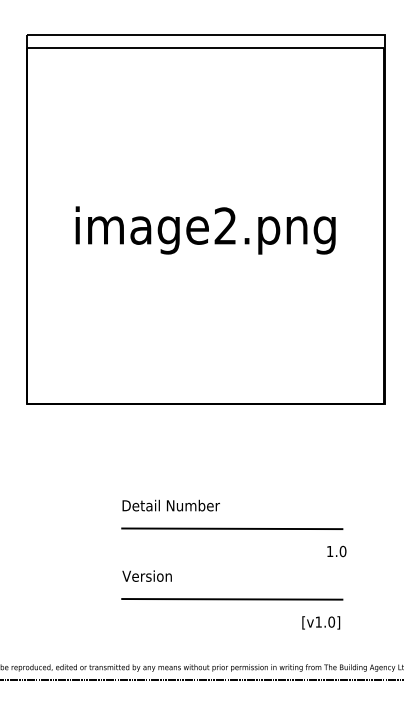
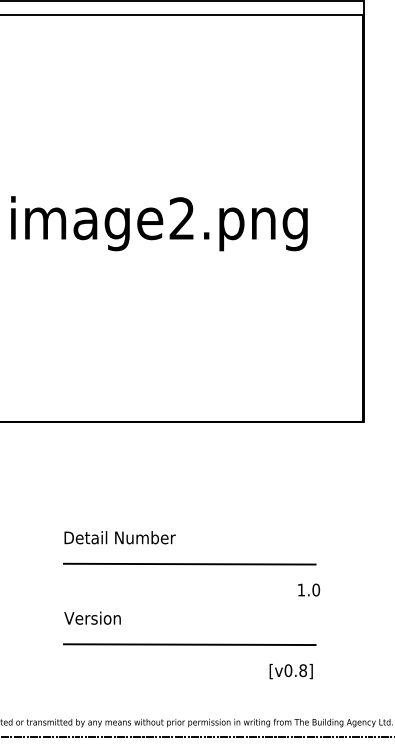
text: (325, 621) -> (296, 669), [v1.0] -> [v0.8]

